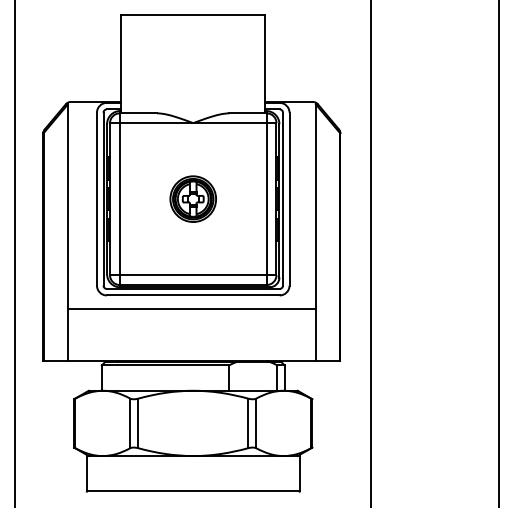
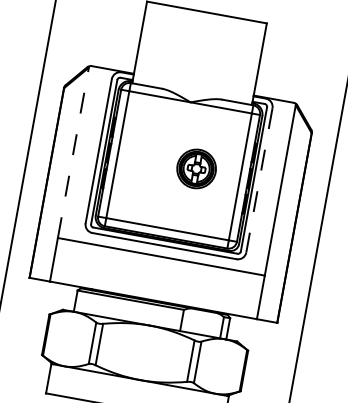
part: (192, 198) -> (196, 168), moved
line: (289, 199) -> (259, 180), solid -> dashed
line: (67, 205) -> (73, 151), solid -> dashed

